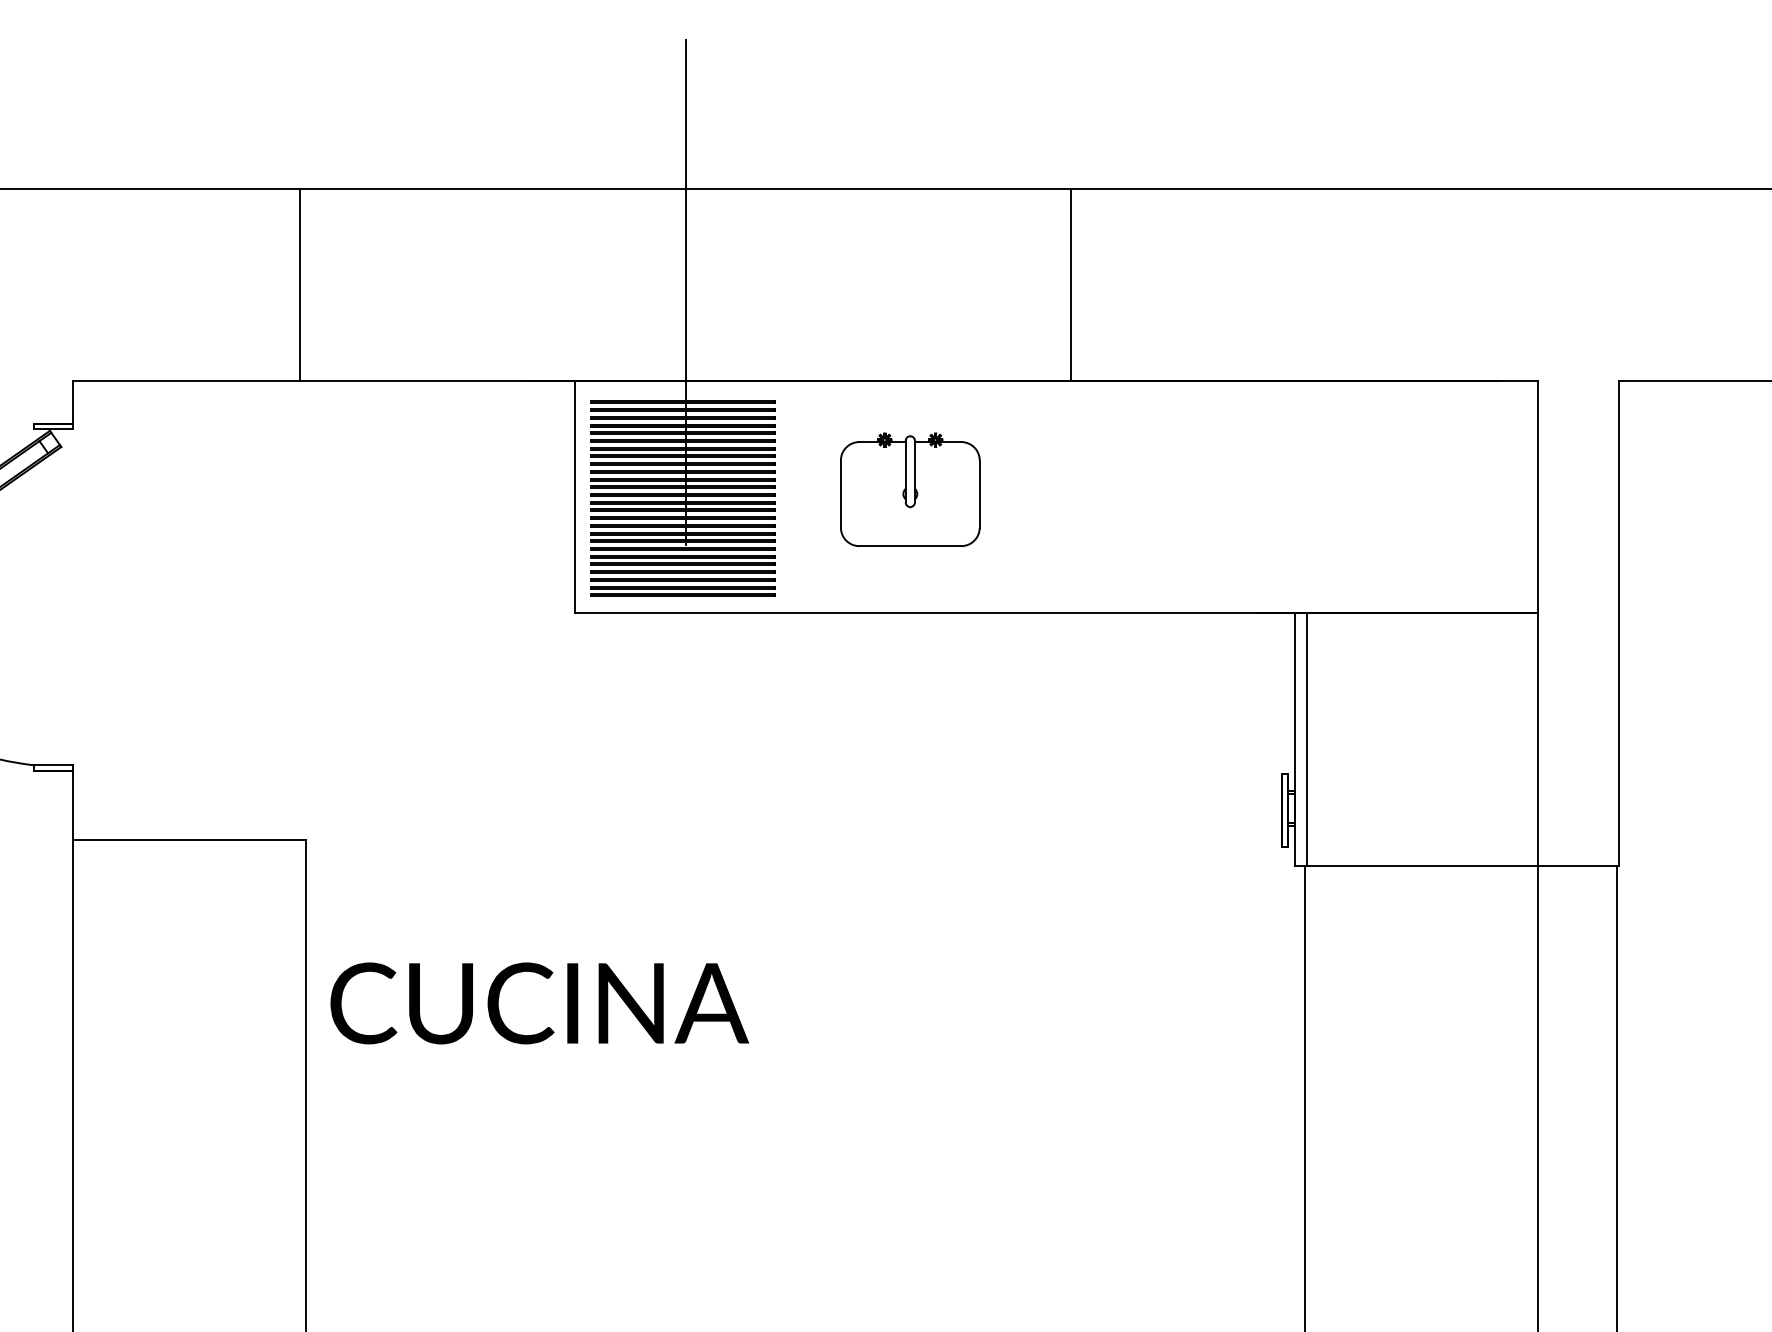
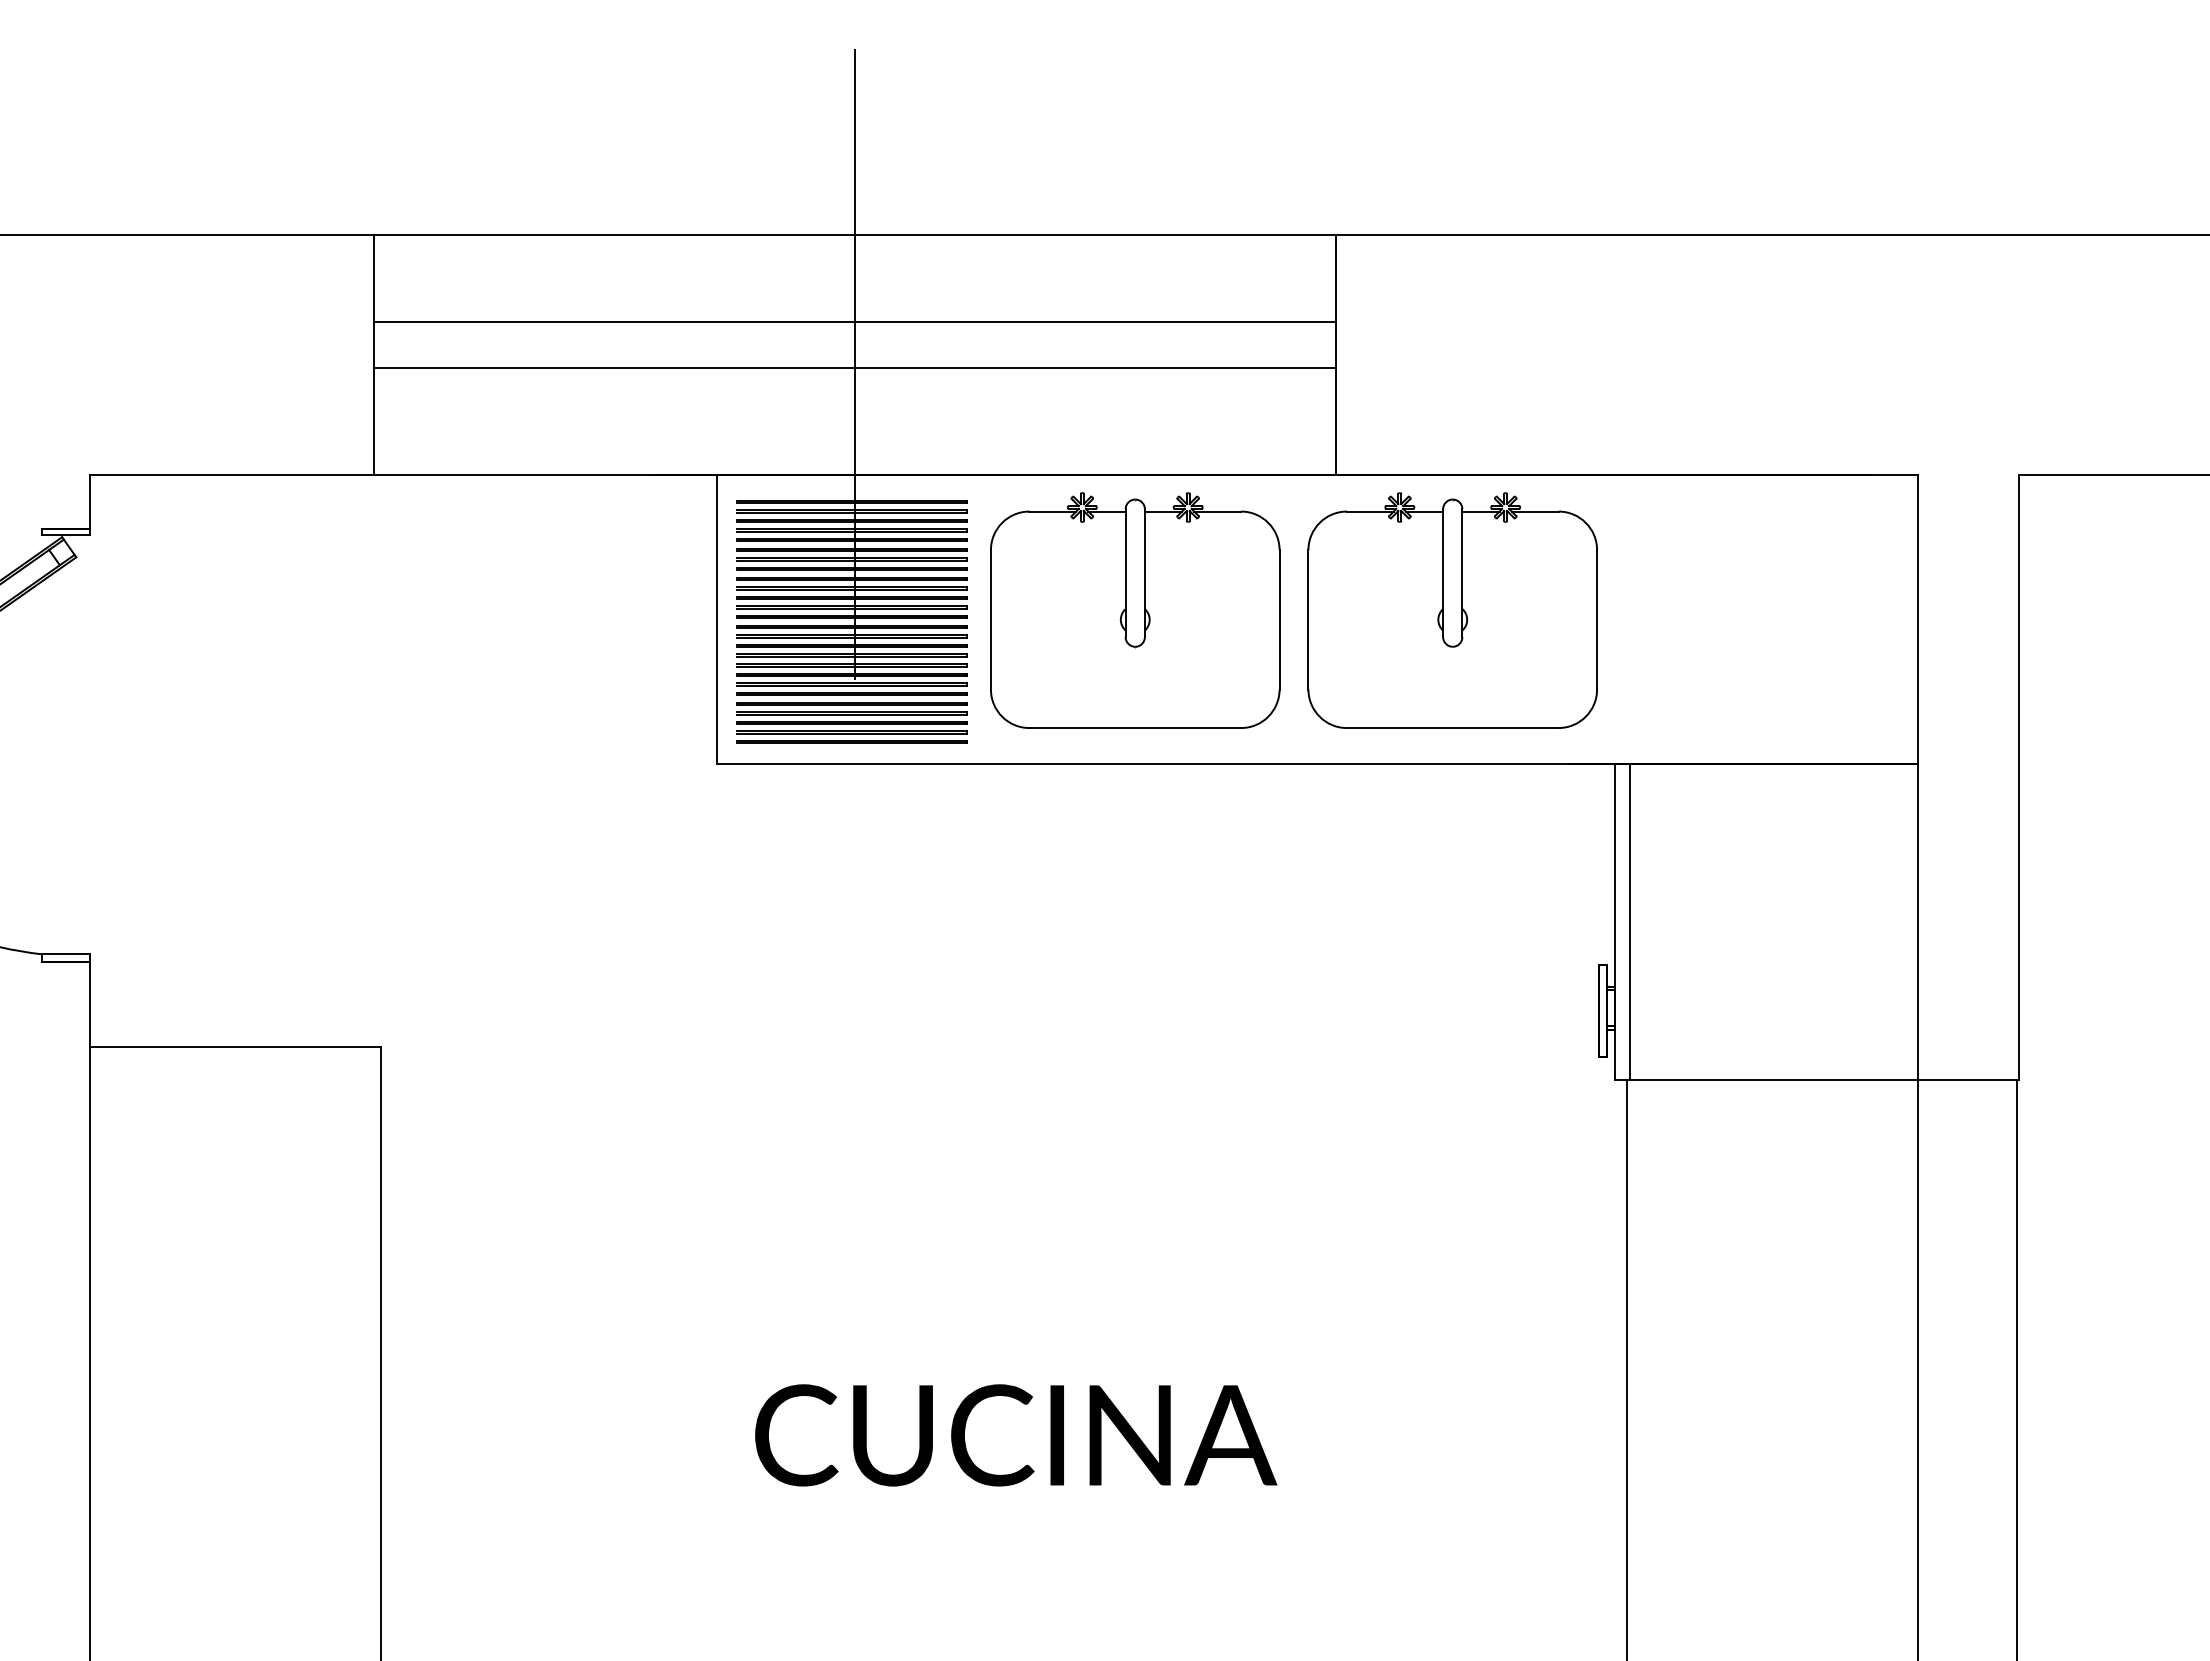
line: (685, 257) -> (855, 321), added
line: (685, 294) -> (855, 367), added
part: (910, 489) -> (1135, 610), size x1.67
part: (1164, 489) -> (1452, 610), added
text: (540, 1003) -> (1016, 1435), moved

